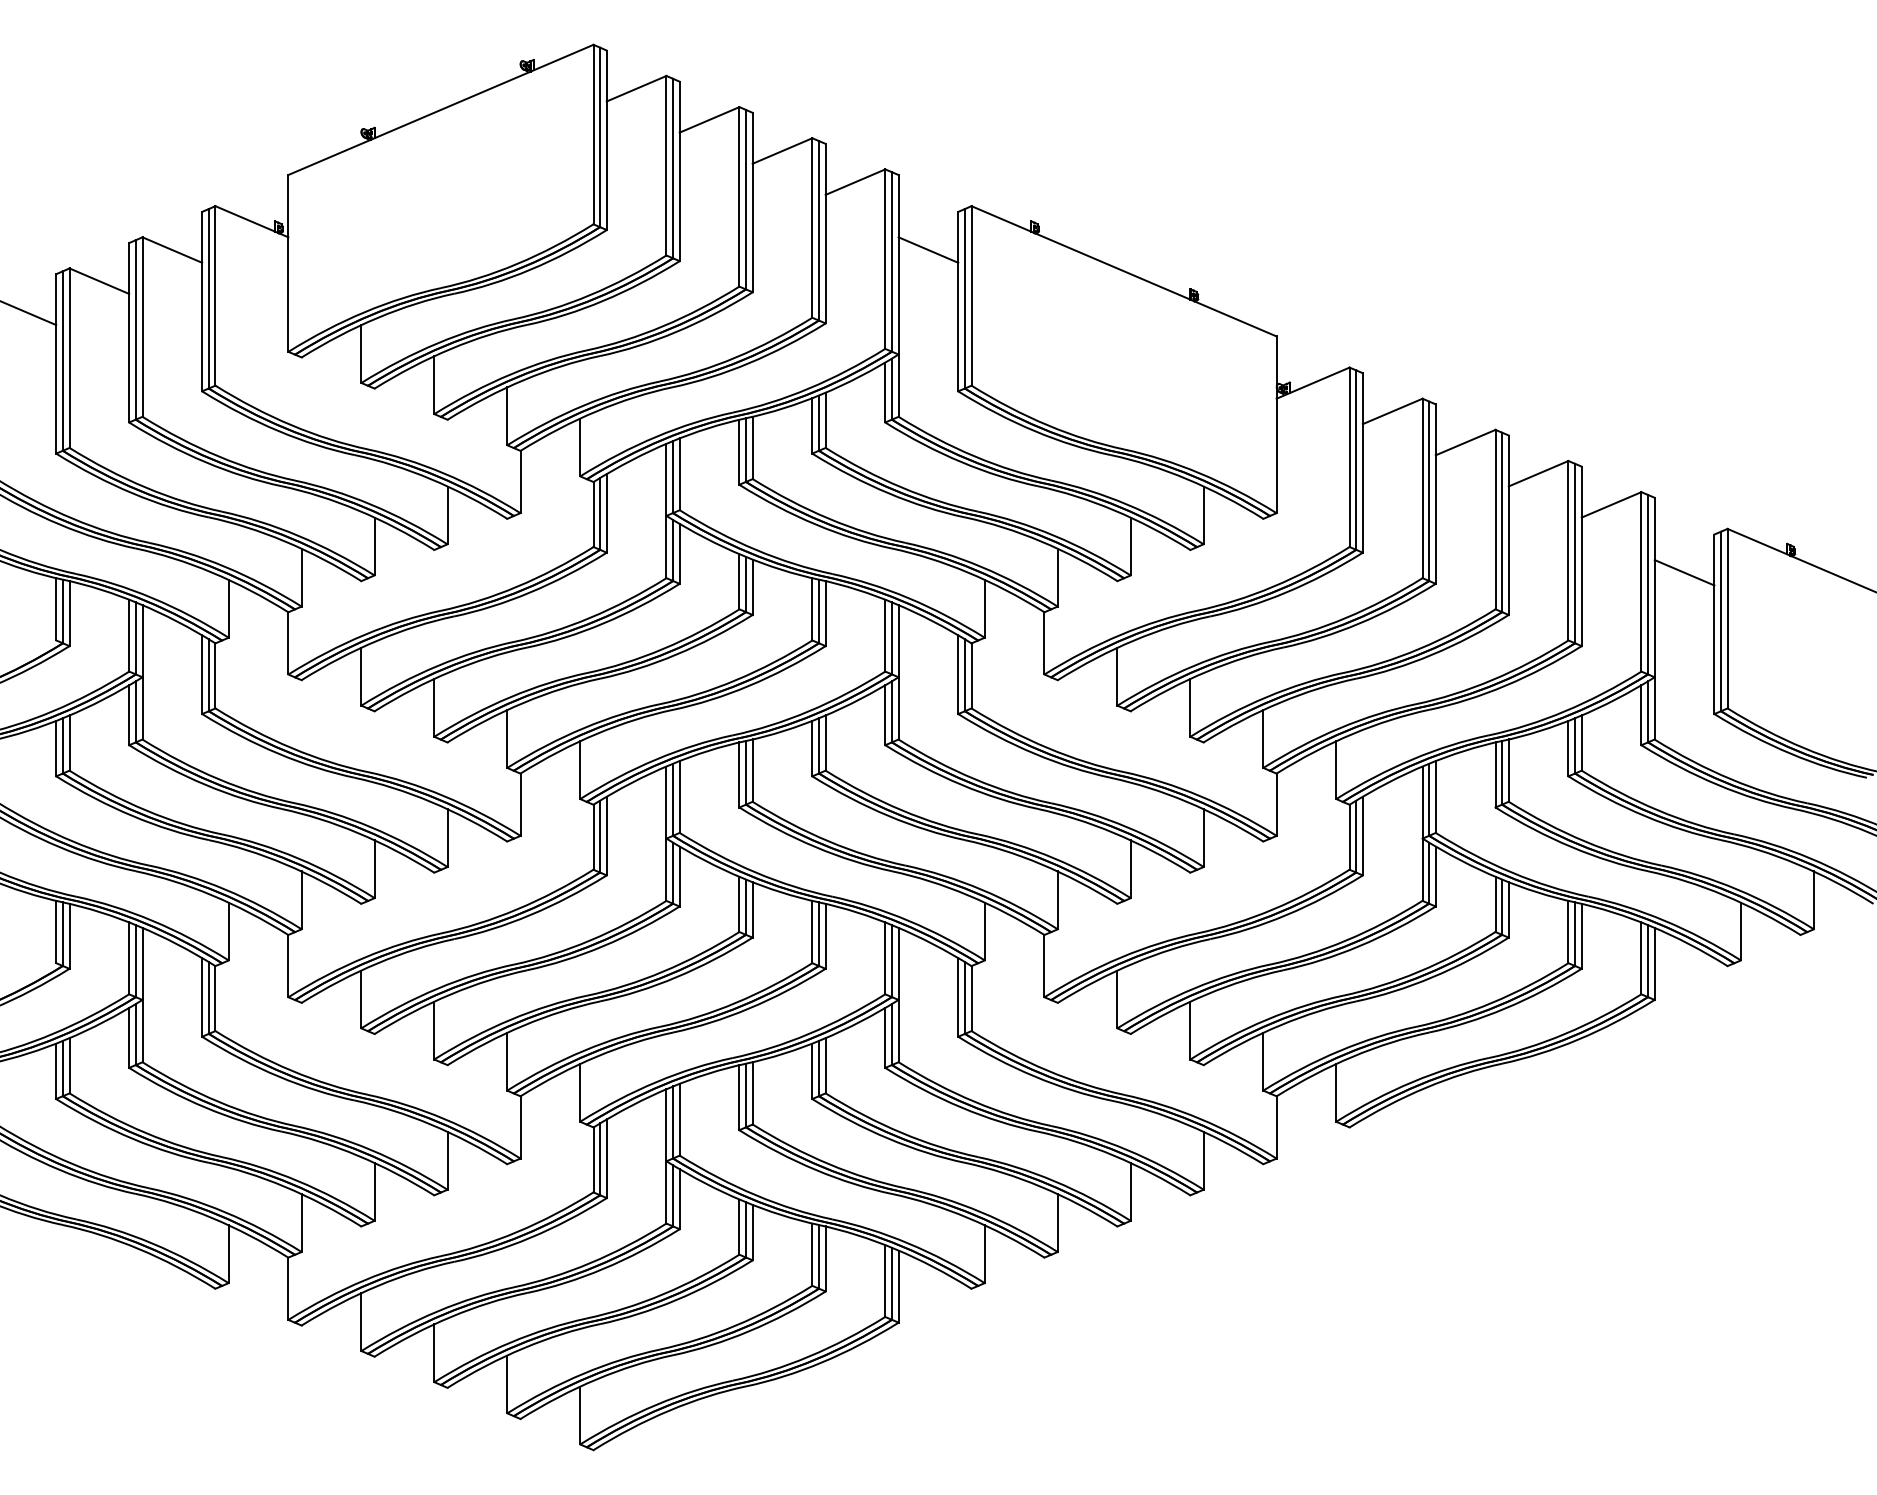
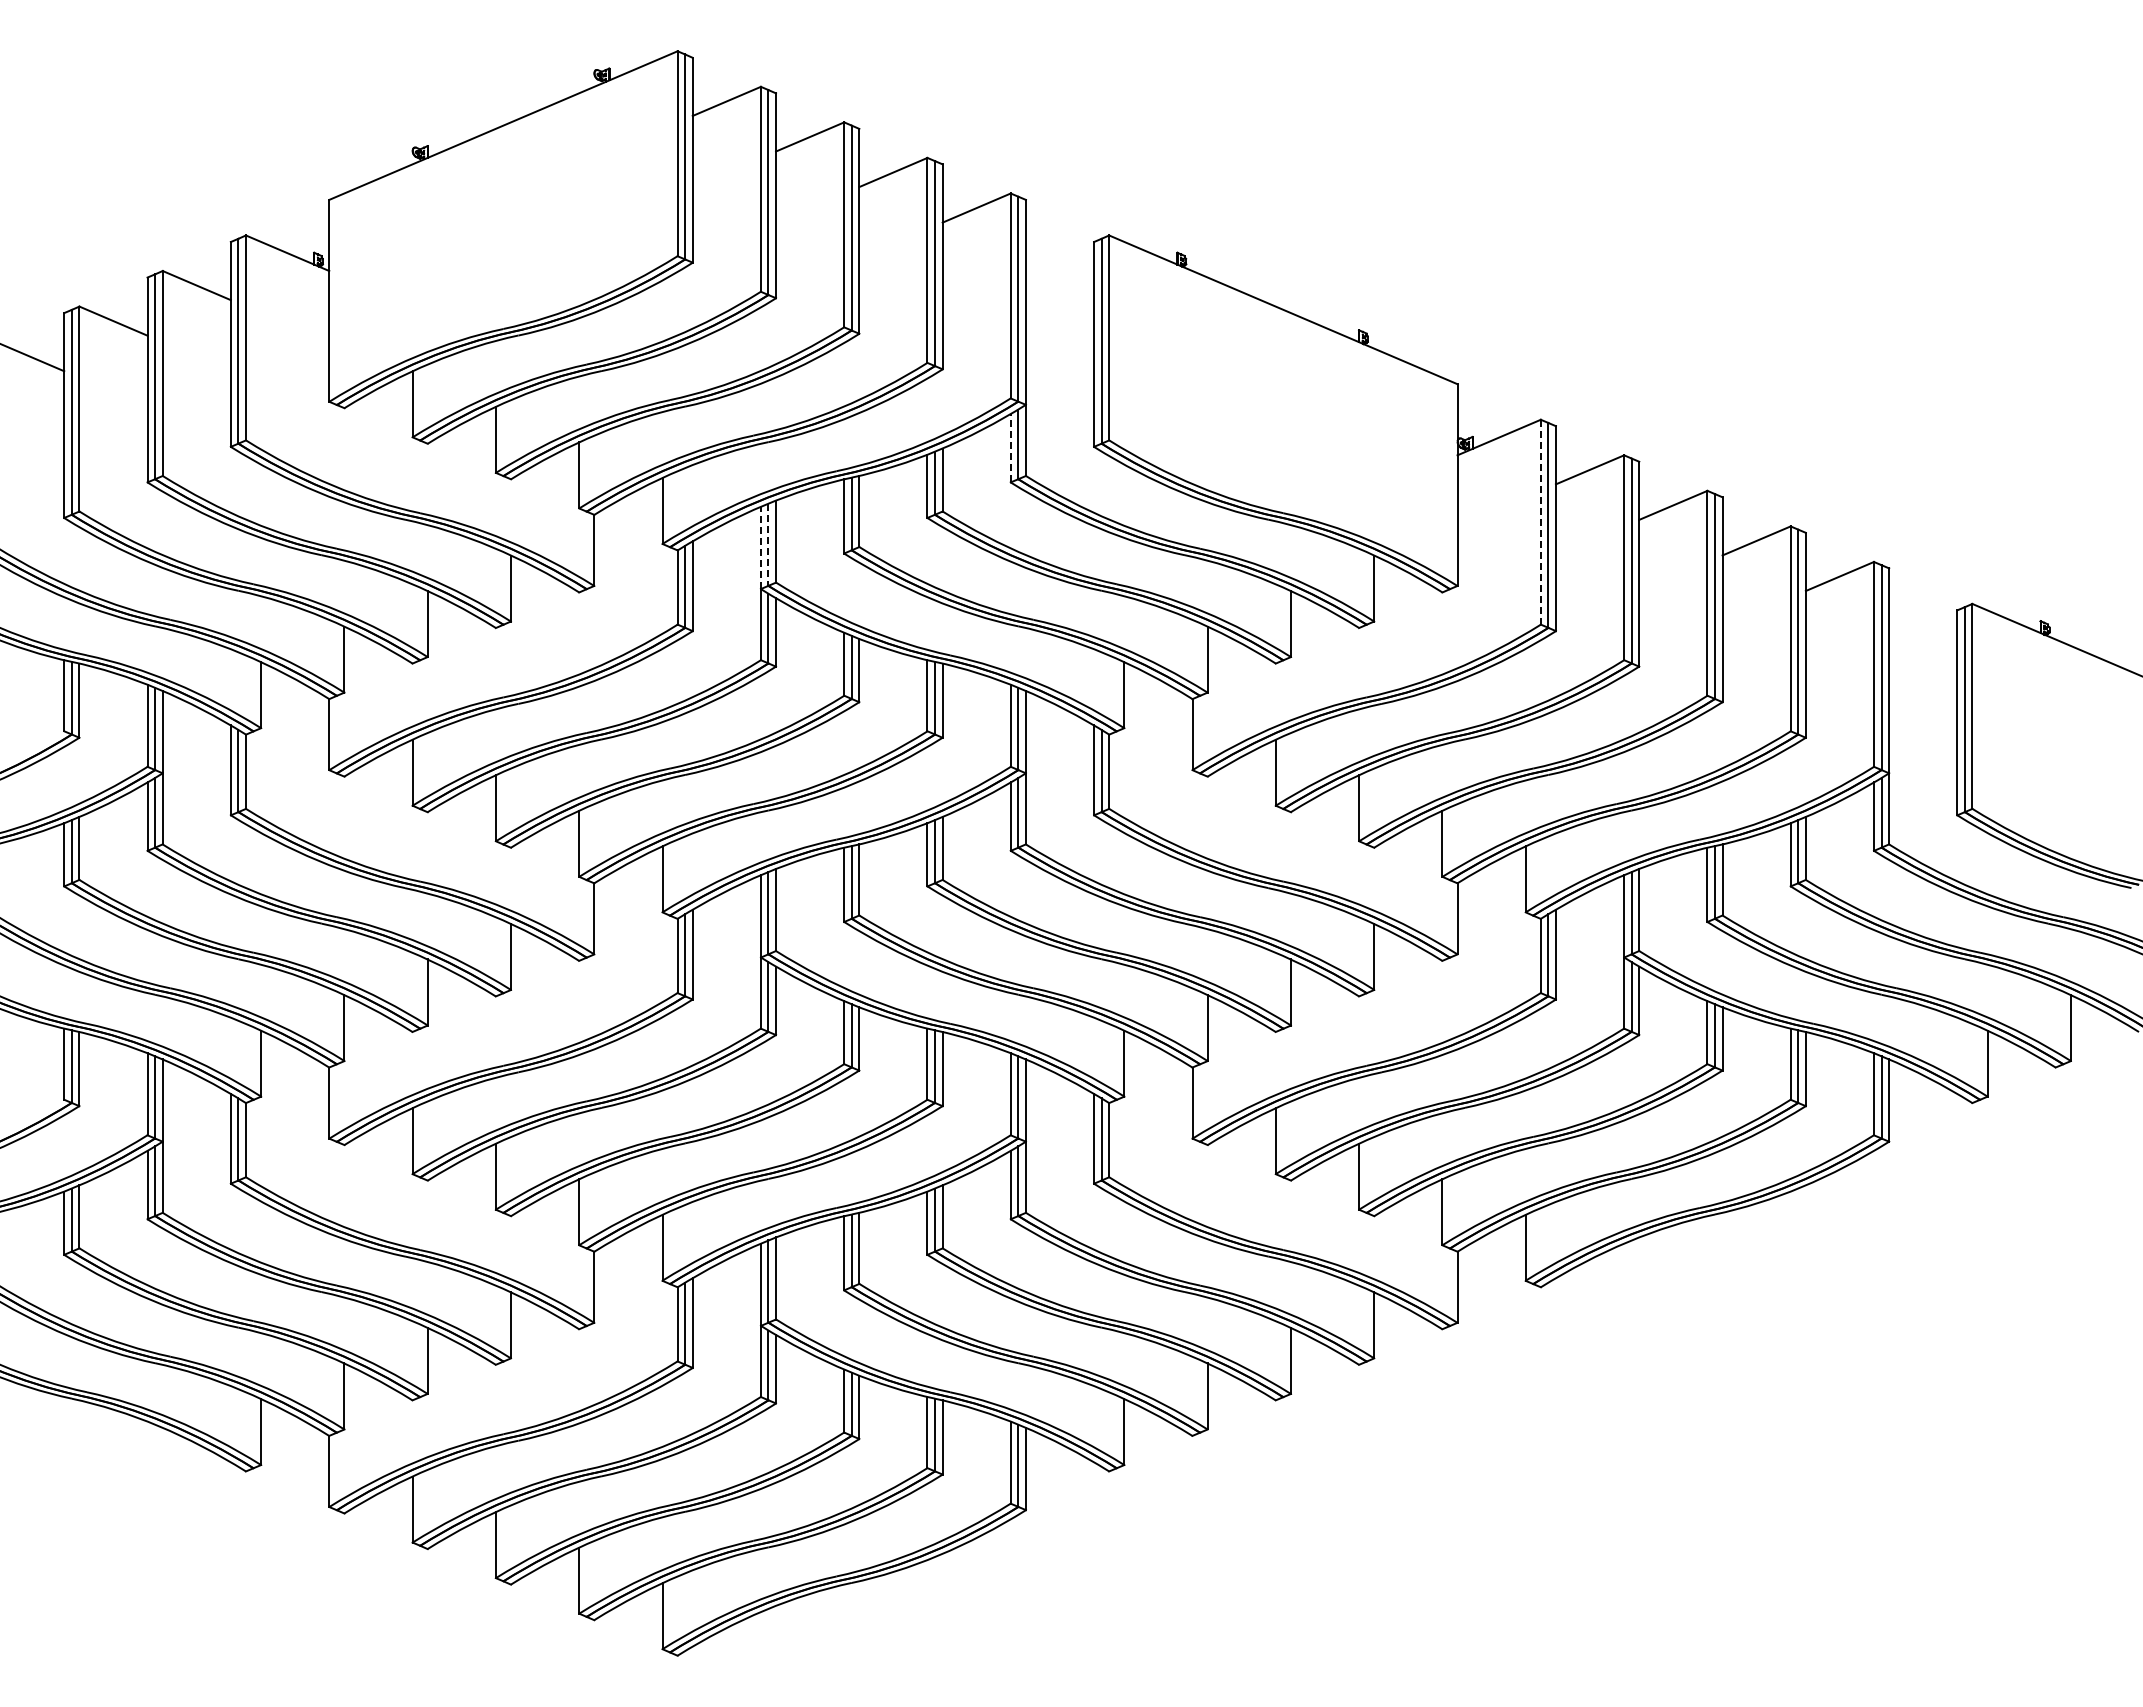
line: (927, 249) -> (1059, 285), removed
line: (885, 391) -> (1010, 447), solid -> dashed
line: (1349, 456) -> (1540, 521), solid -> dashed
line: (673, 477) -> (768, 545), solid -> dashed
line: (666, 479) -> (760, 547), solid -> dashed
line: (1684, 572) -> (1923, 653), removed

